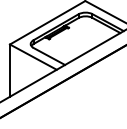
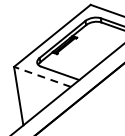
line: (33, 57) -> (42, 77), solid -> dashed

